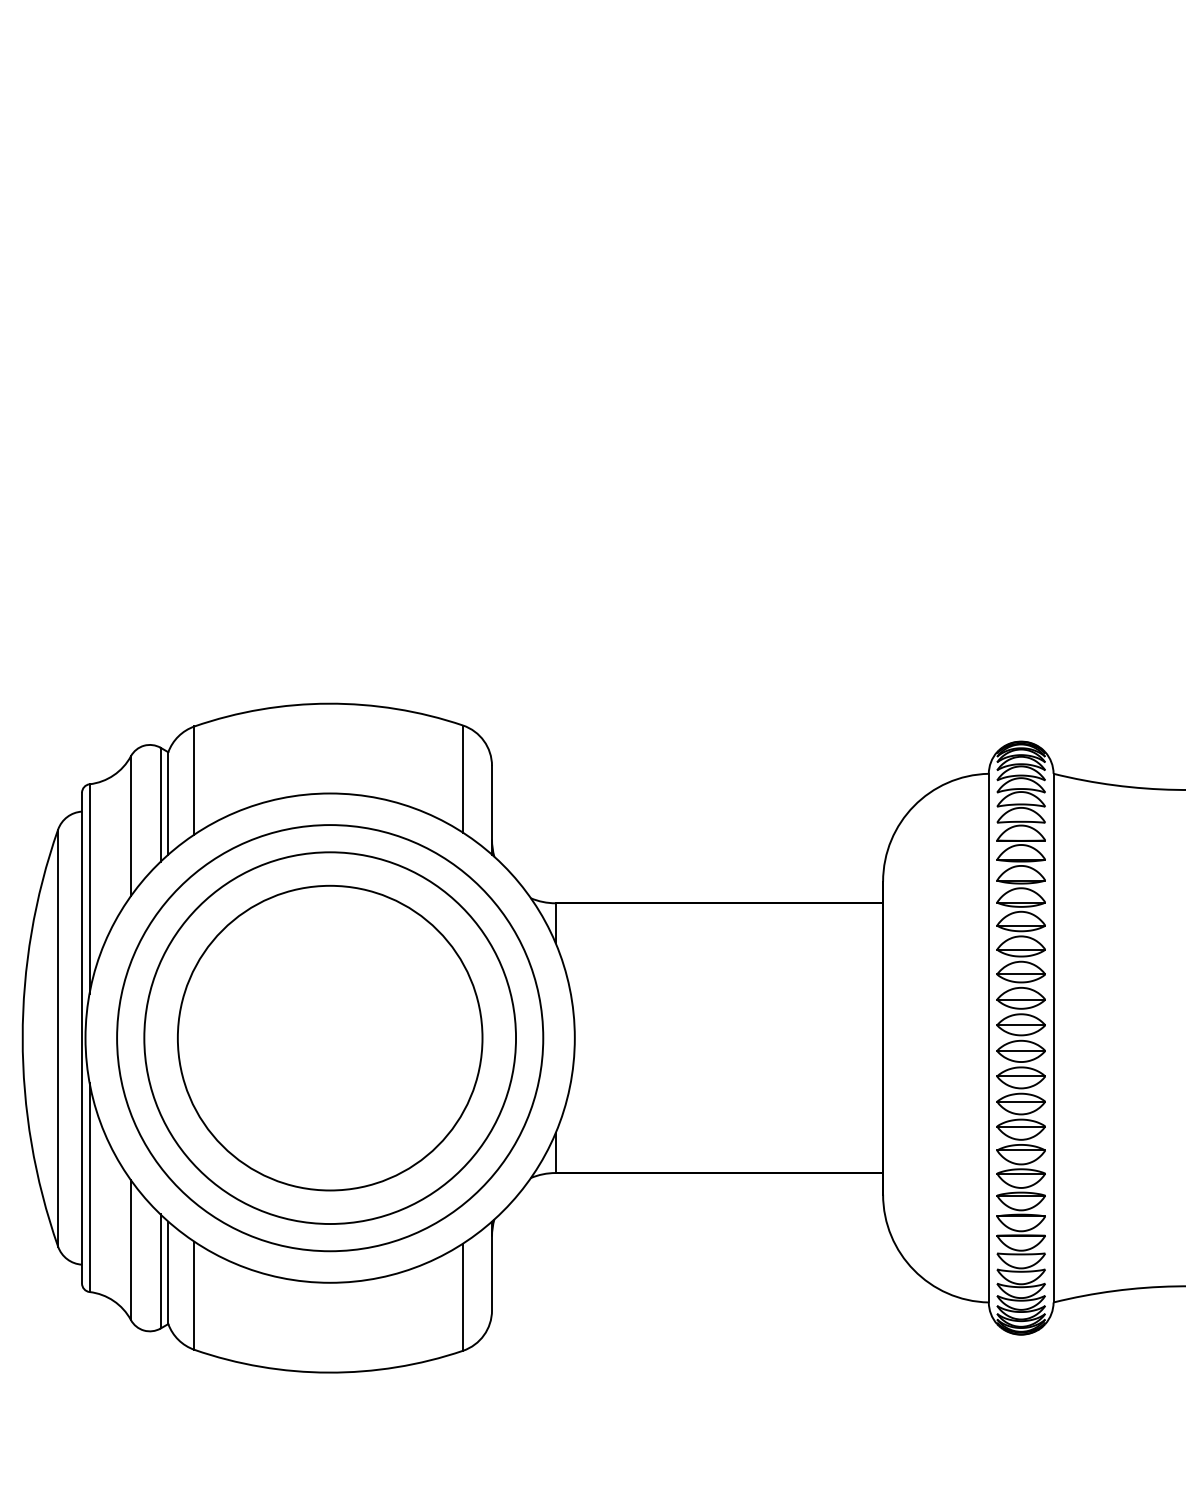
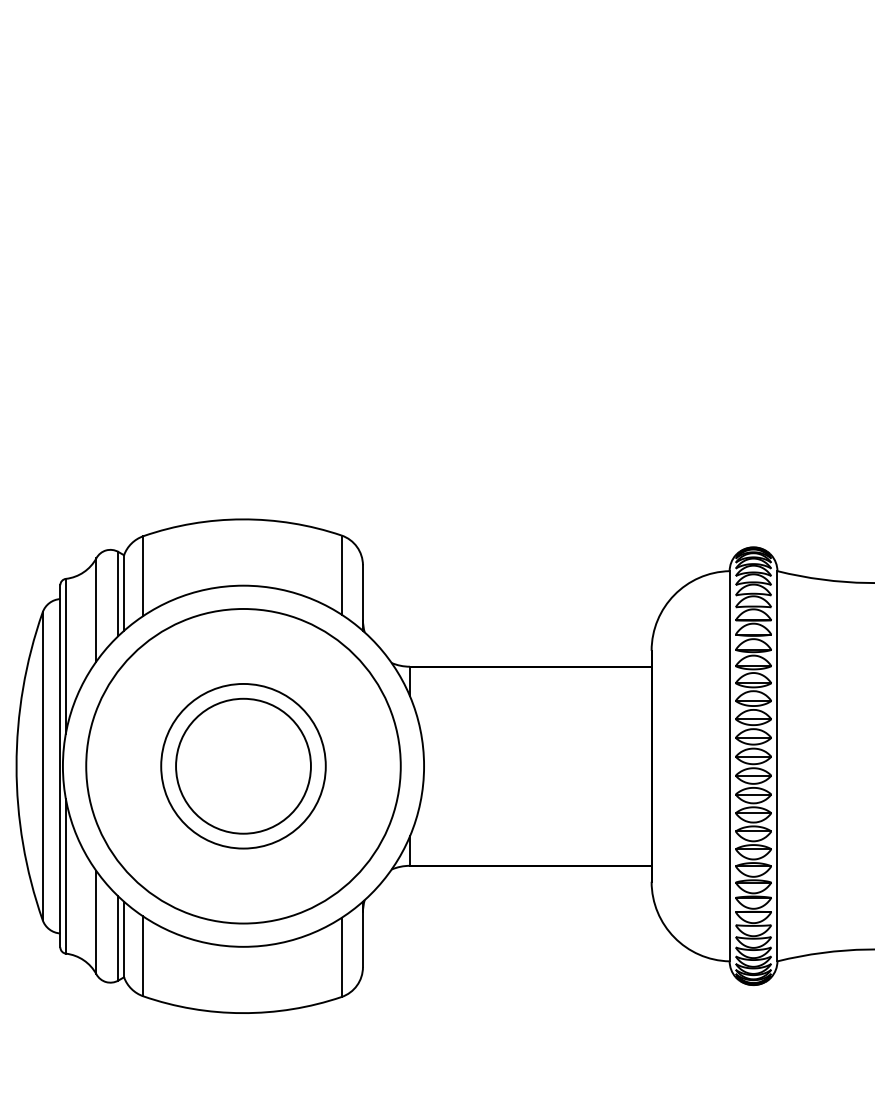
circle: (329, 1037) -> (243, 765), size x0.6
circle: (330, 1038) -> (243, 766), size x0.6

